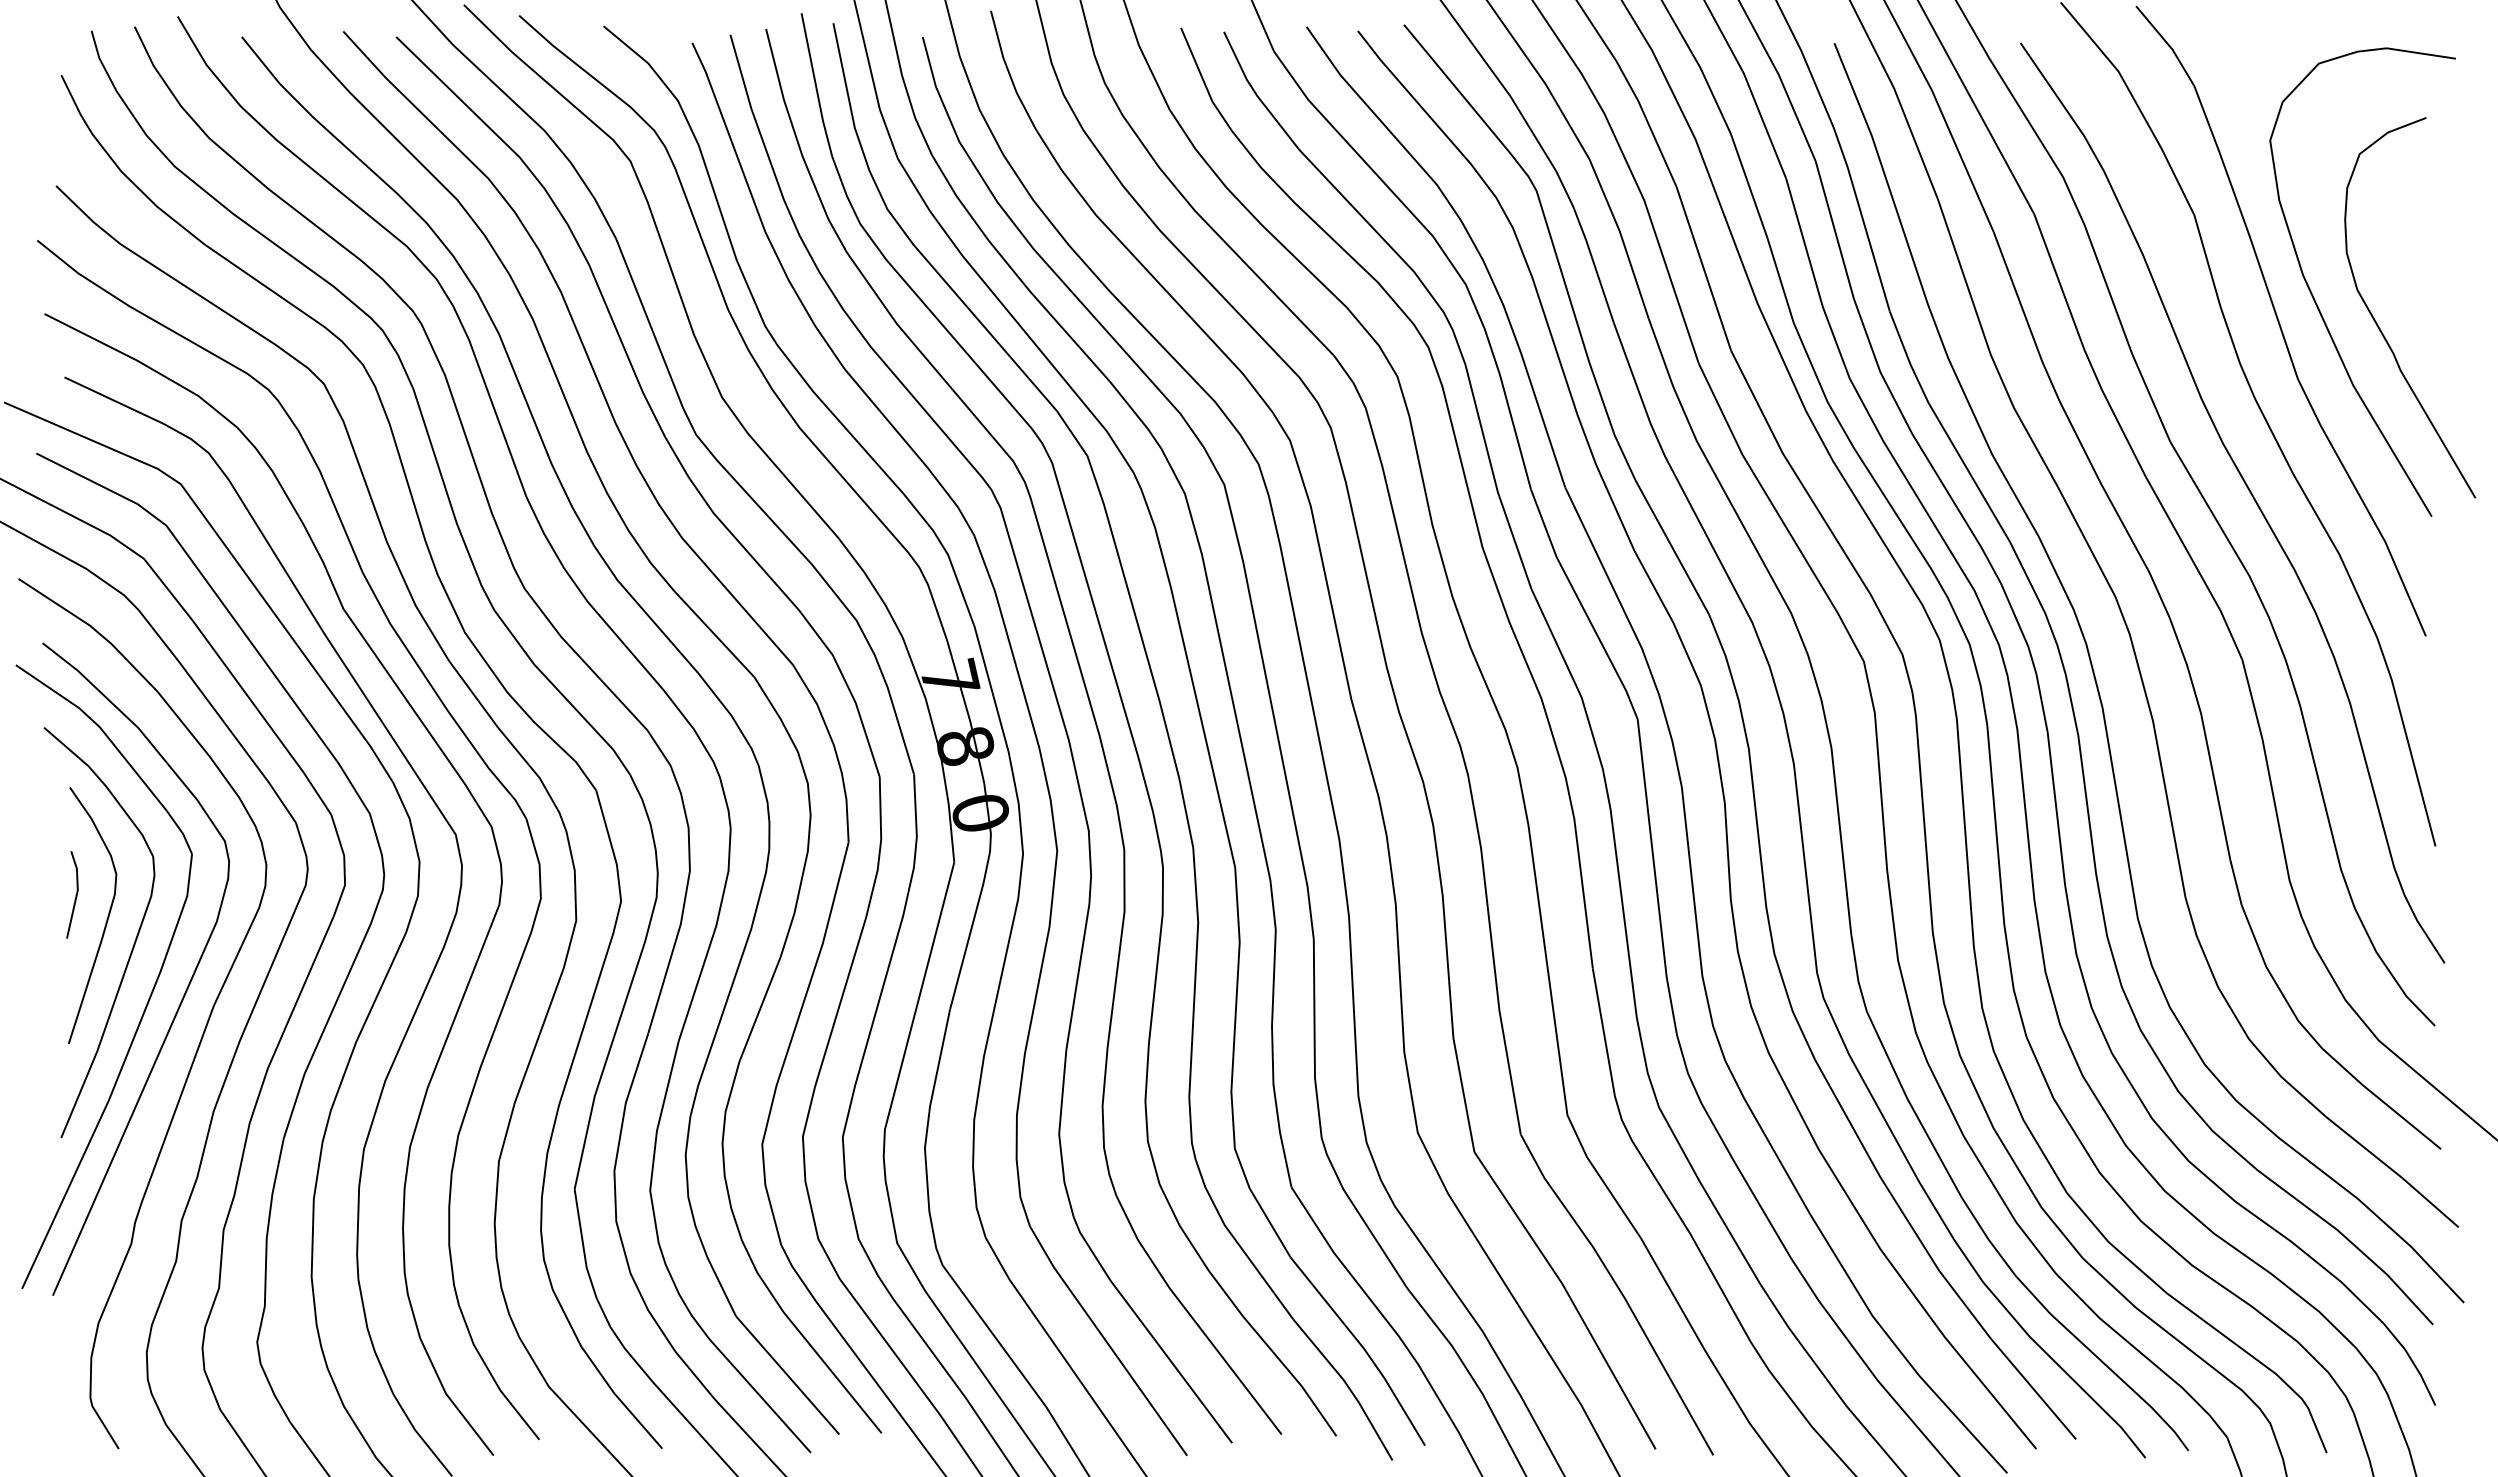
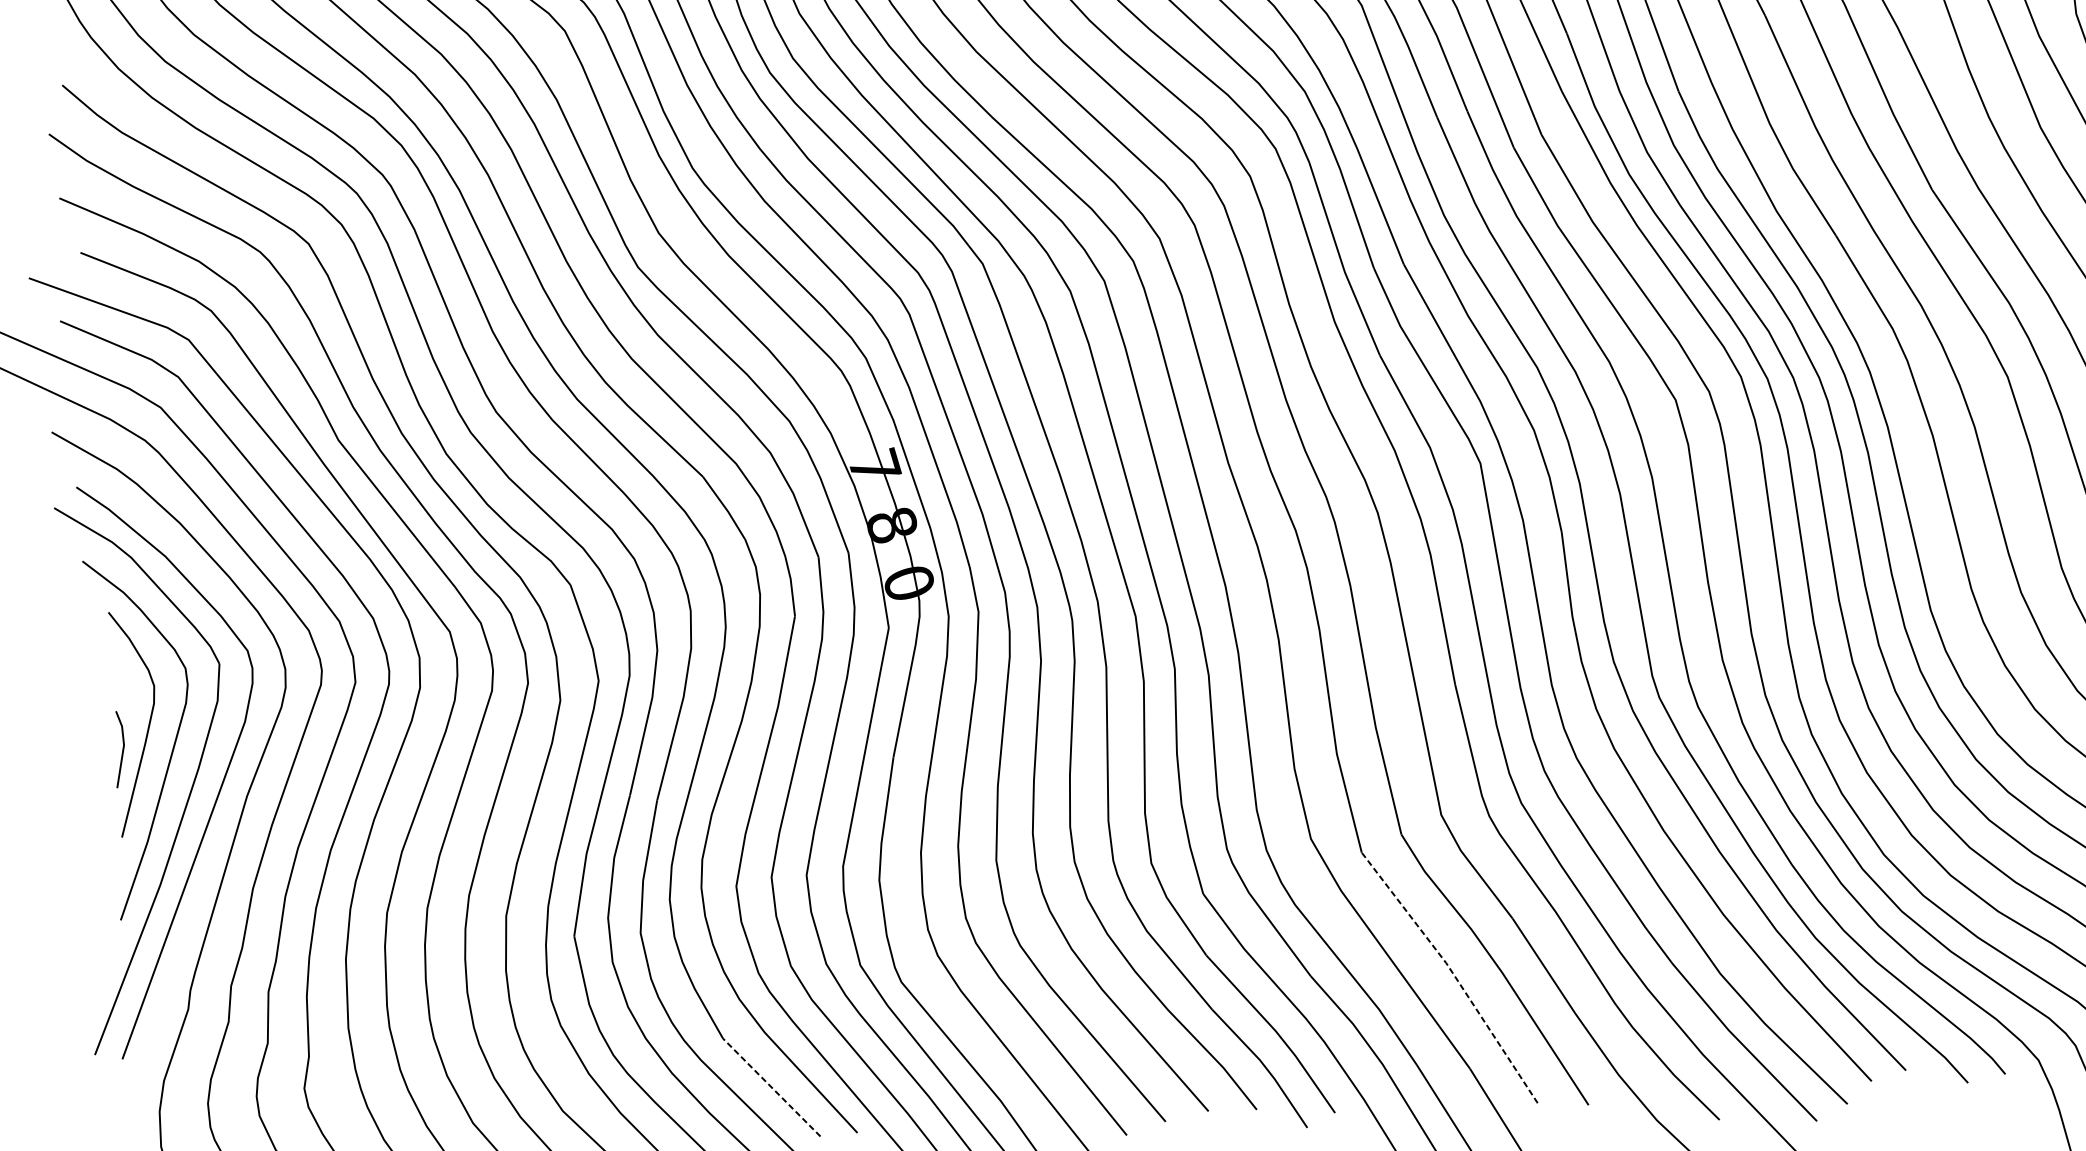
line: (75, 895) -> (122, 749), moved
line: (1569, 1296) -> (1453, 973), solid -> dashed
line: (787, 1375) -> (771, 1087), solid -> dashed

